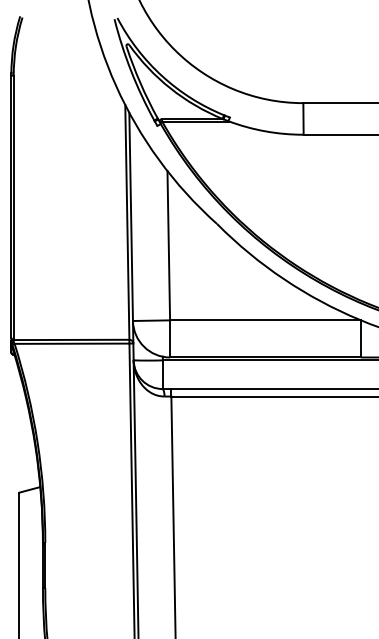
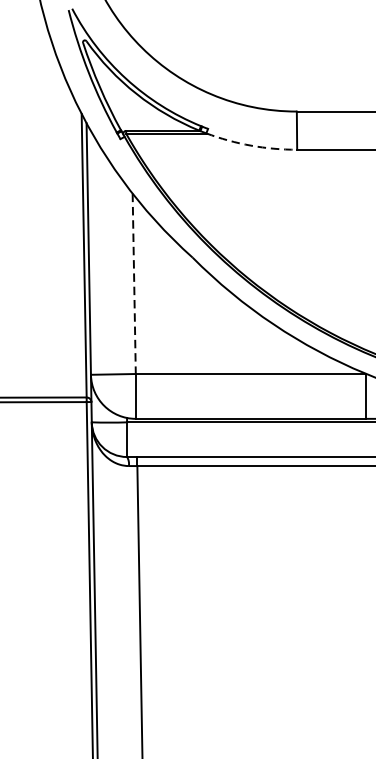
arc: (265, 131) -> (251, 145), solid -> dashed
line: (168, 245) -> (133, 283), solid -> dashed

